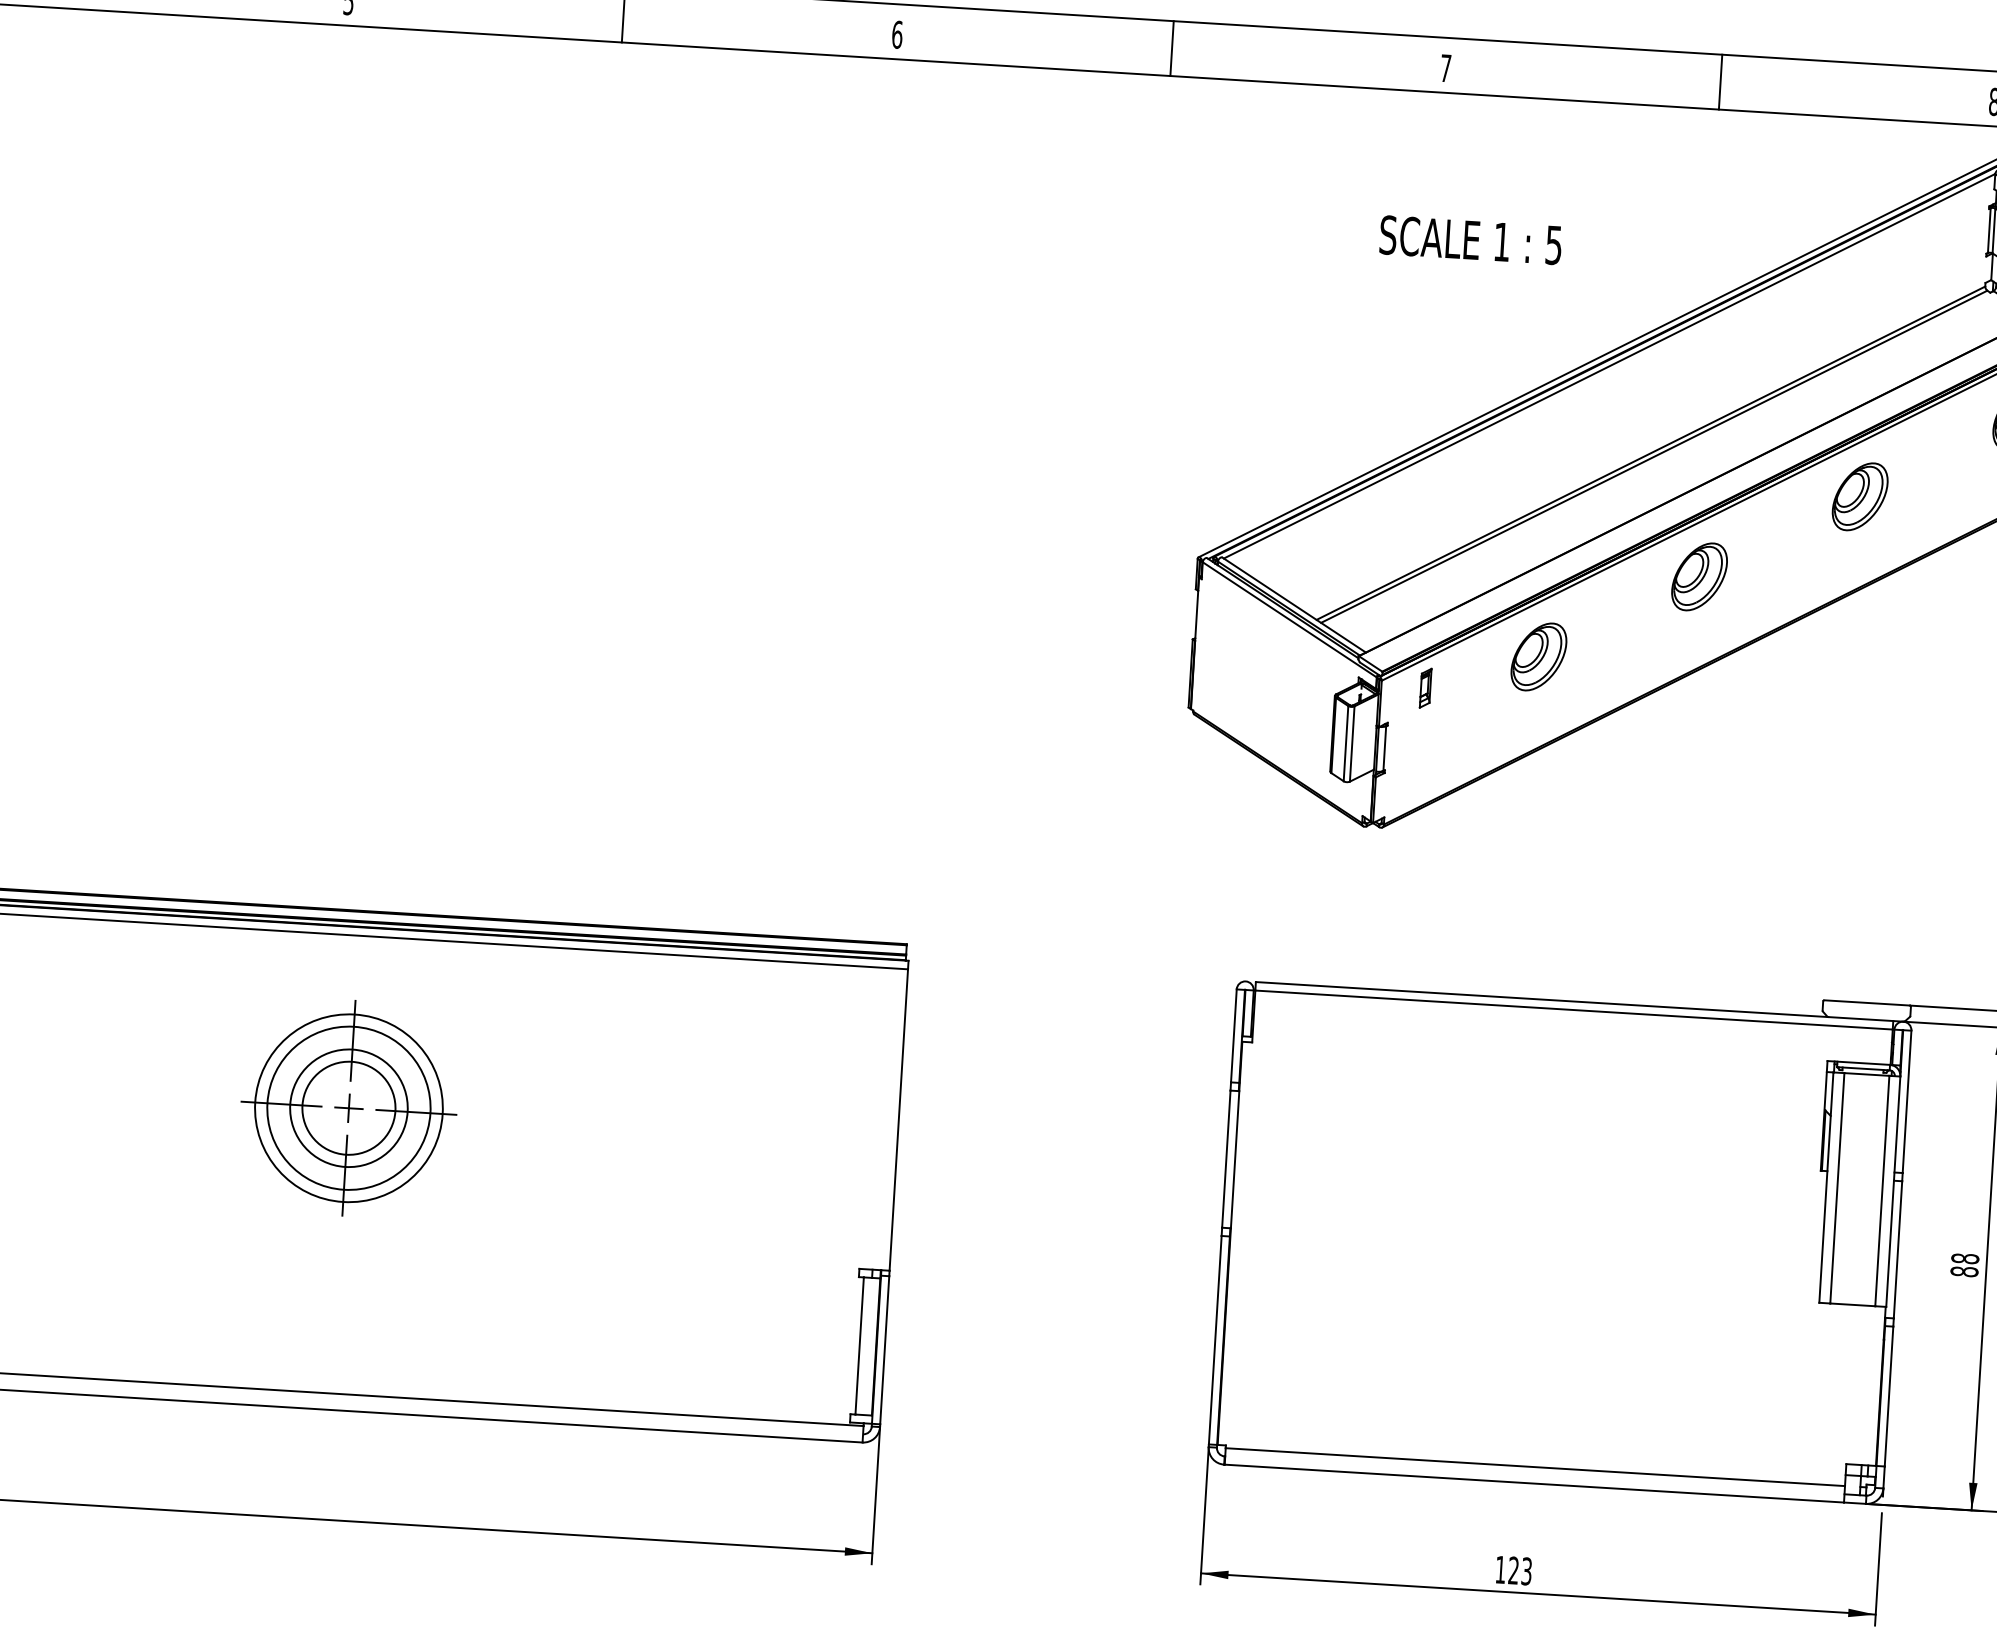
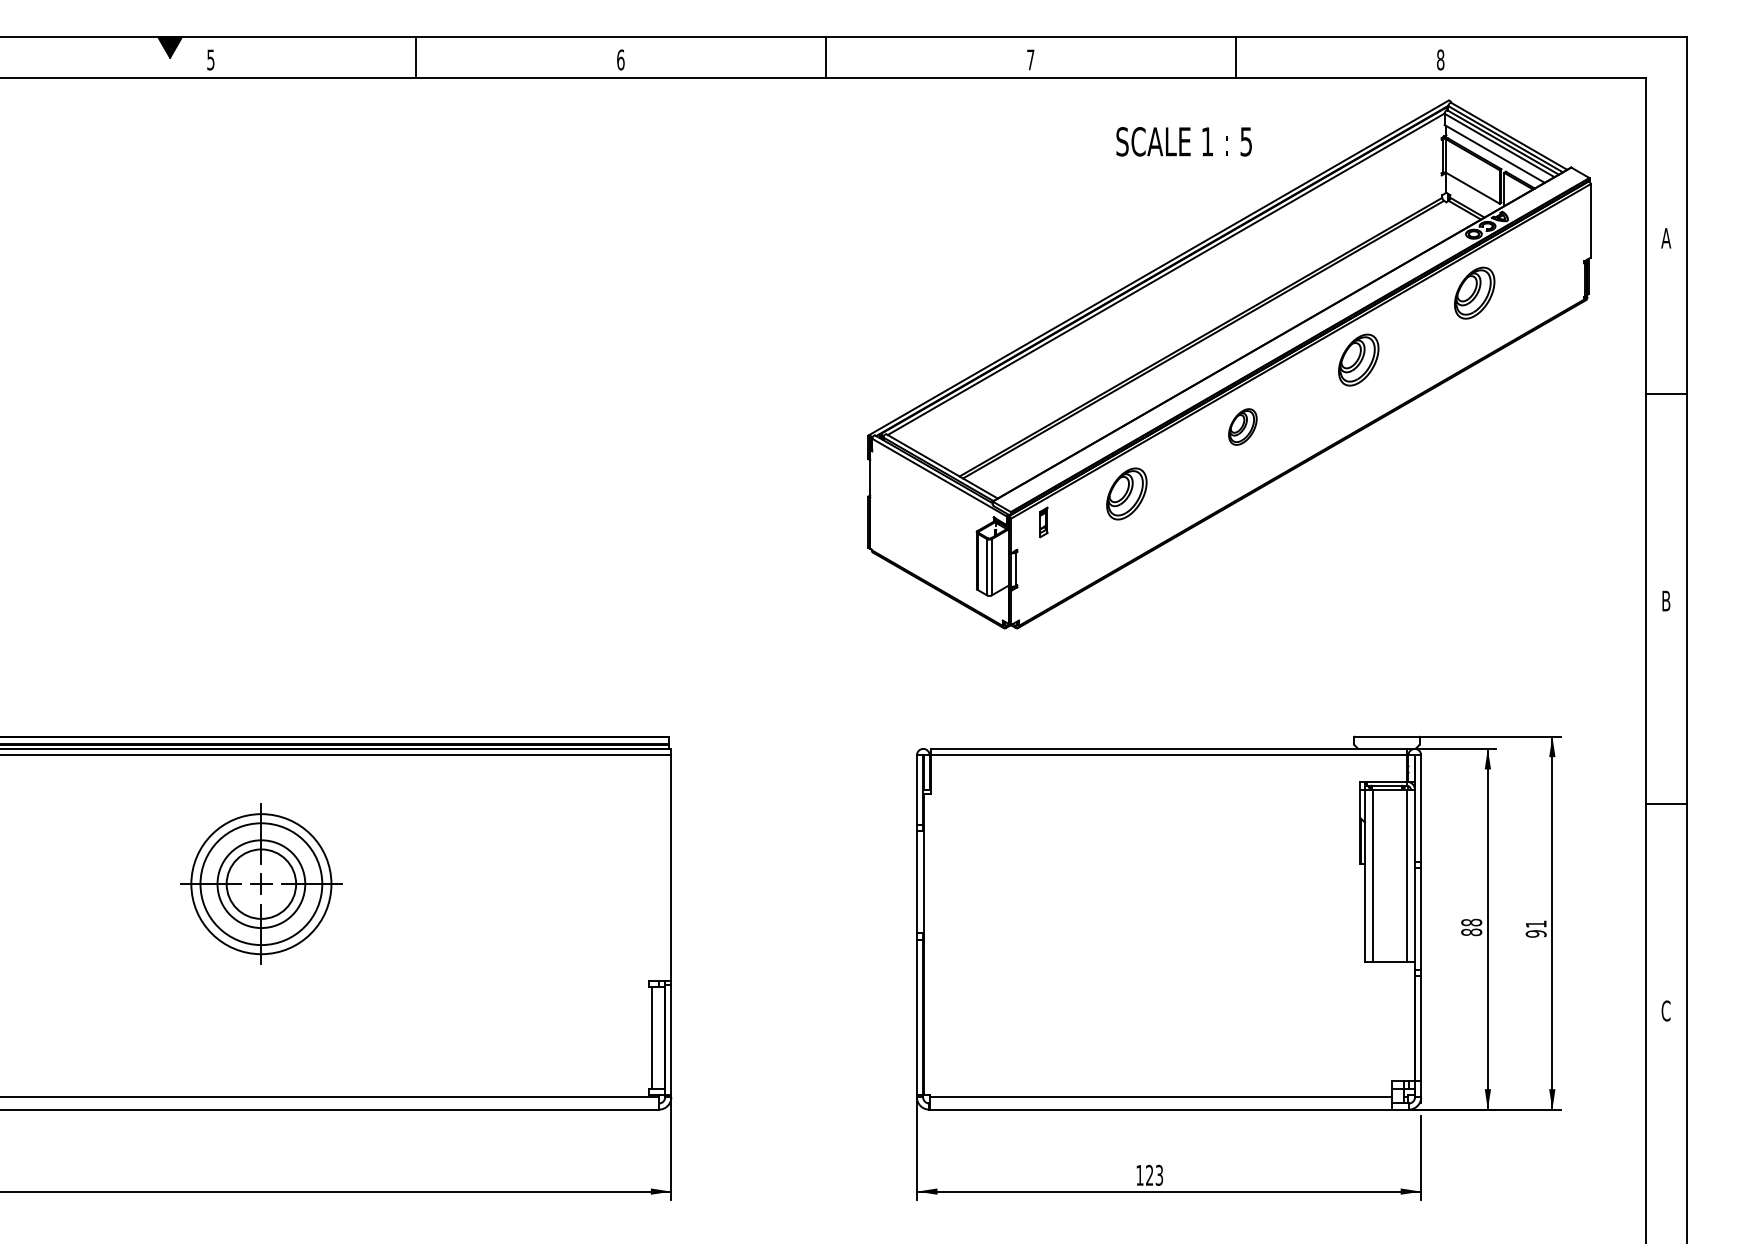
text: (1469, 239) -> (1183, 141), moved
part: (1699, 576) -> (1242, 426), size x0.7

